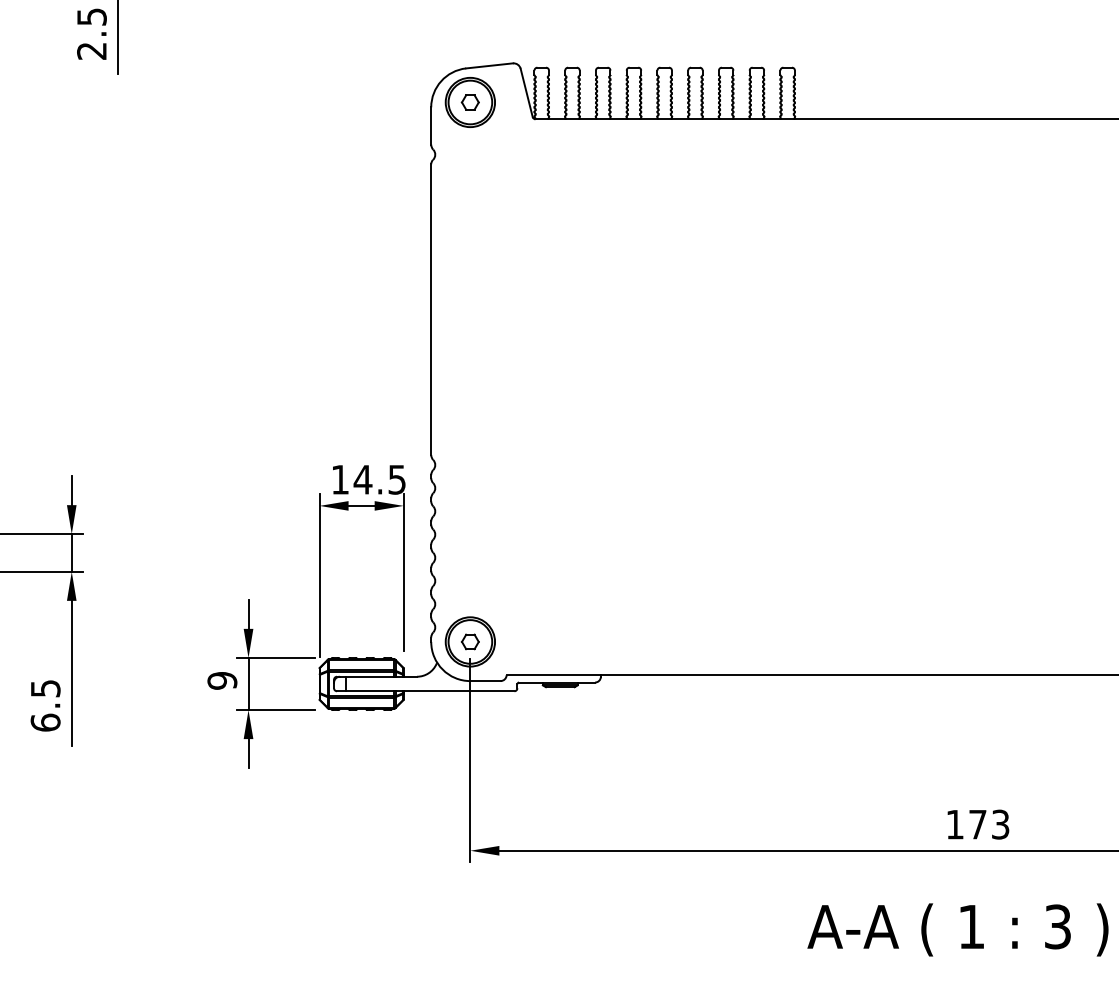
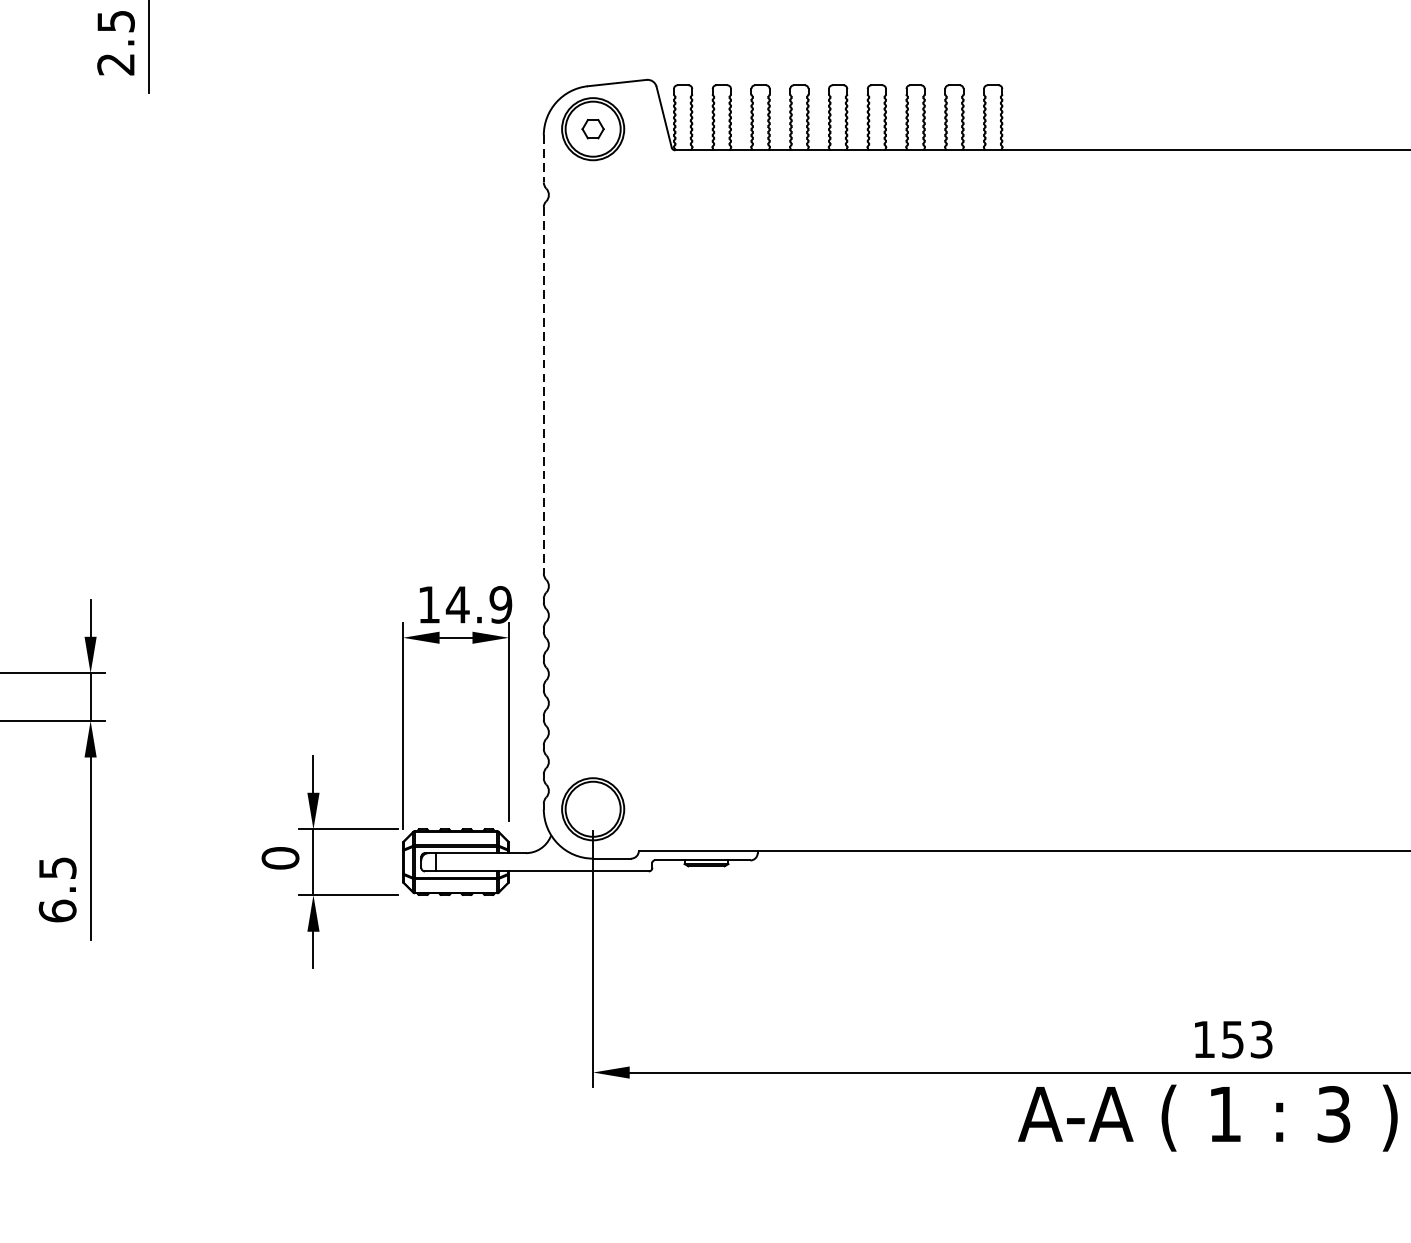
line: (431, 126) -> (544, 159), solid -> dashed
line: (431, 310) -> (544, 391), solid -> dashed
text: (397, 479) -> (501, 604), 14.5 -> 14.9
part: (470, 641) -> (593, 808), removed
text: (222, 680) -> (280, 857), 9 -> 0
text: (977, 824) -> (1232, 1039), 173 -> 153
text: (957, 929) -> (1207, 1117), moved

